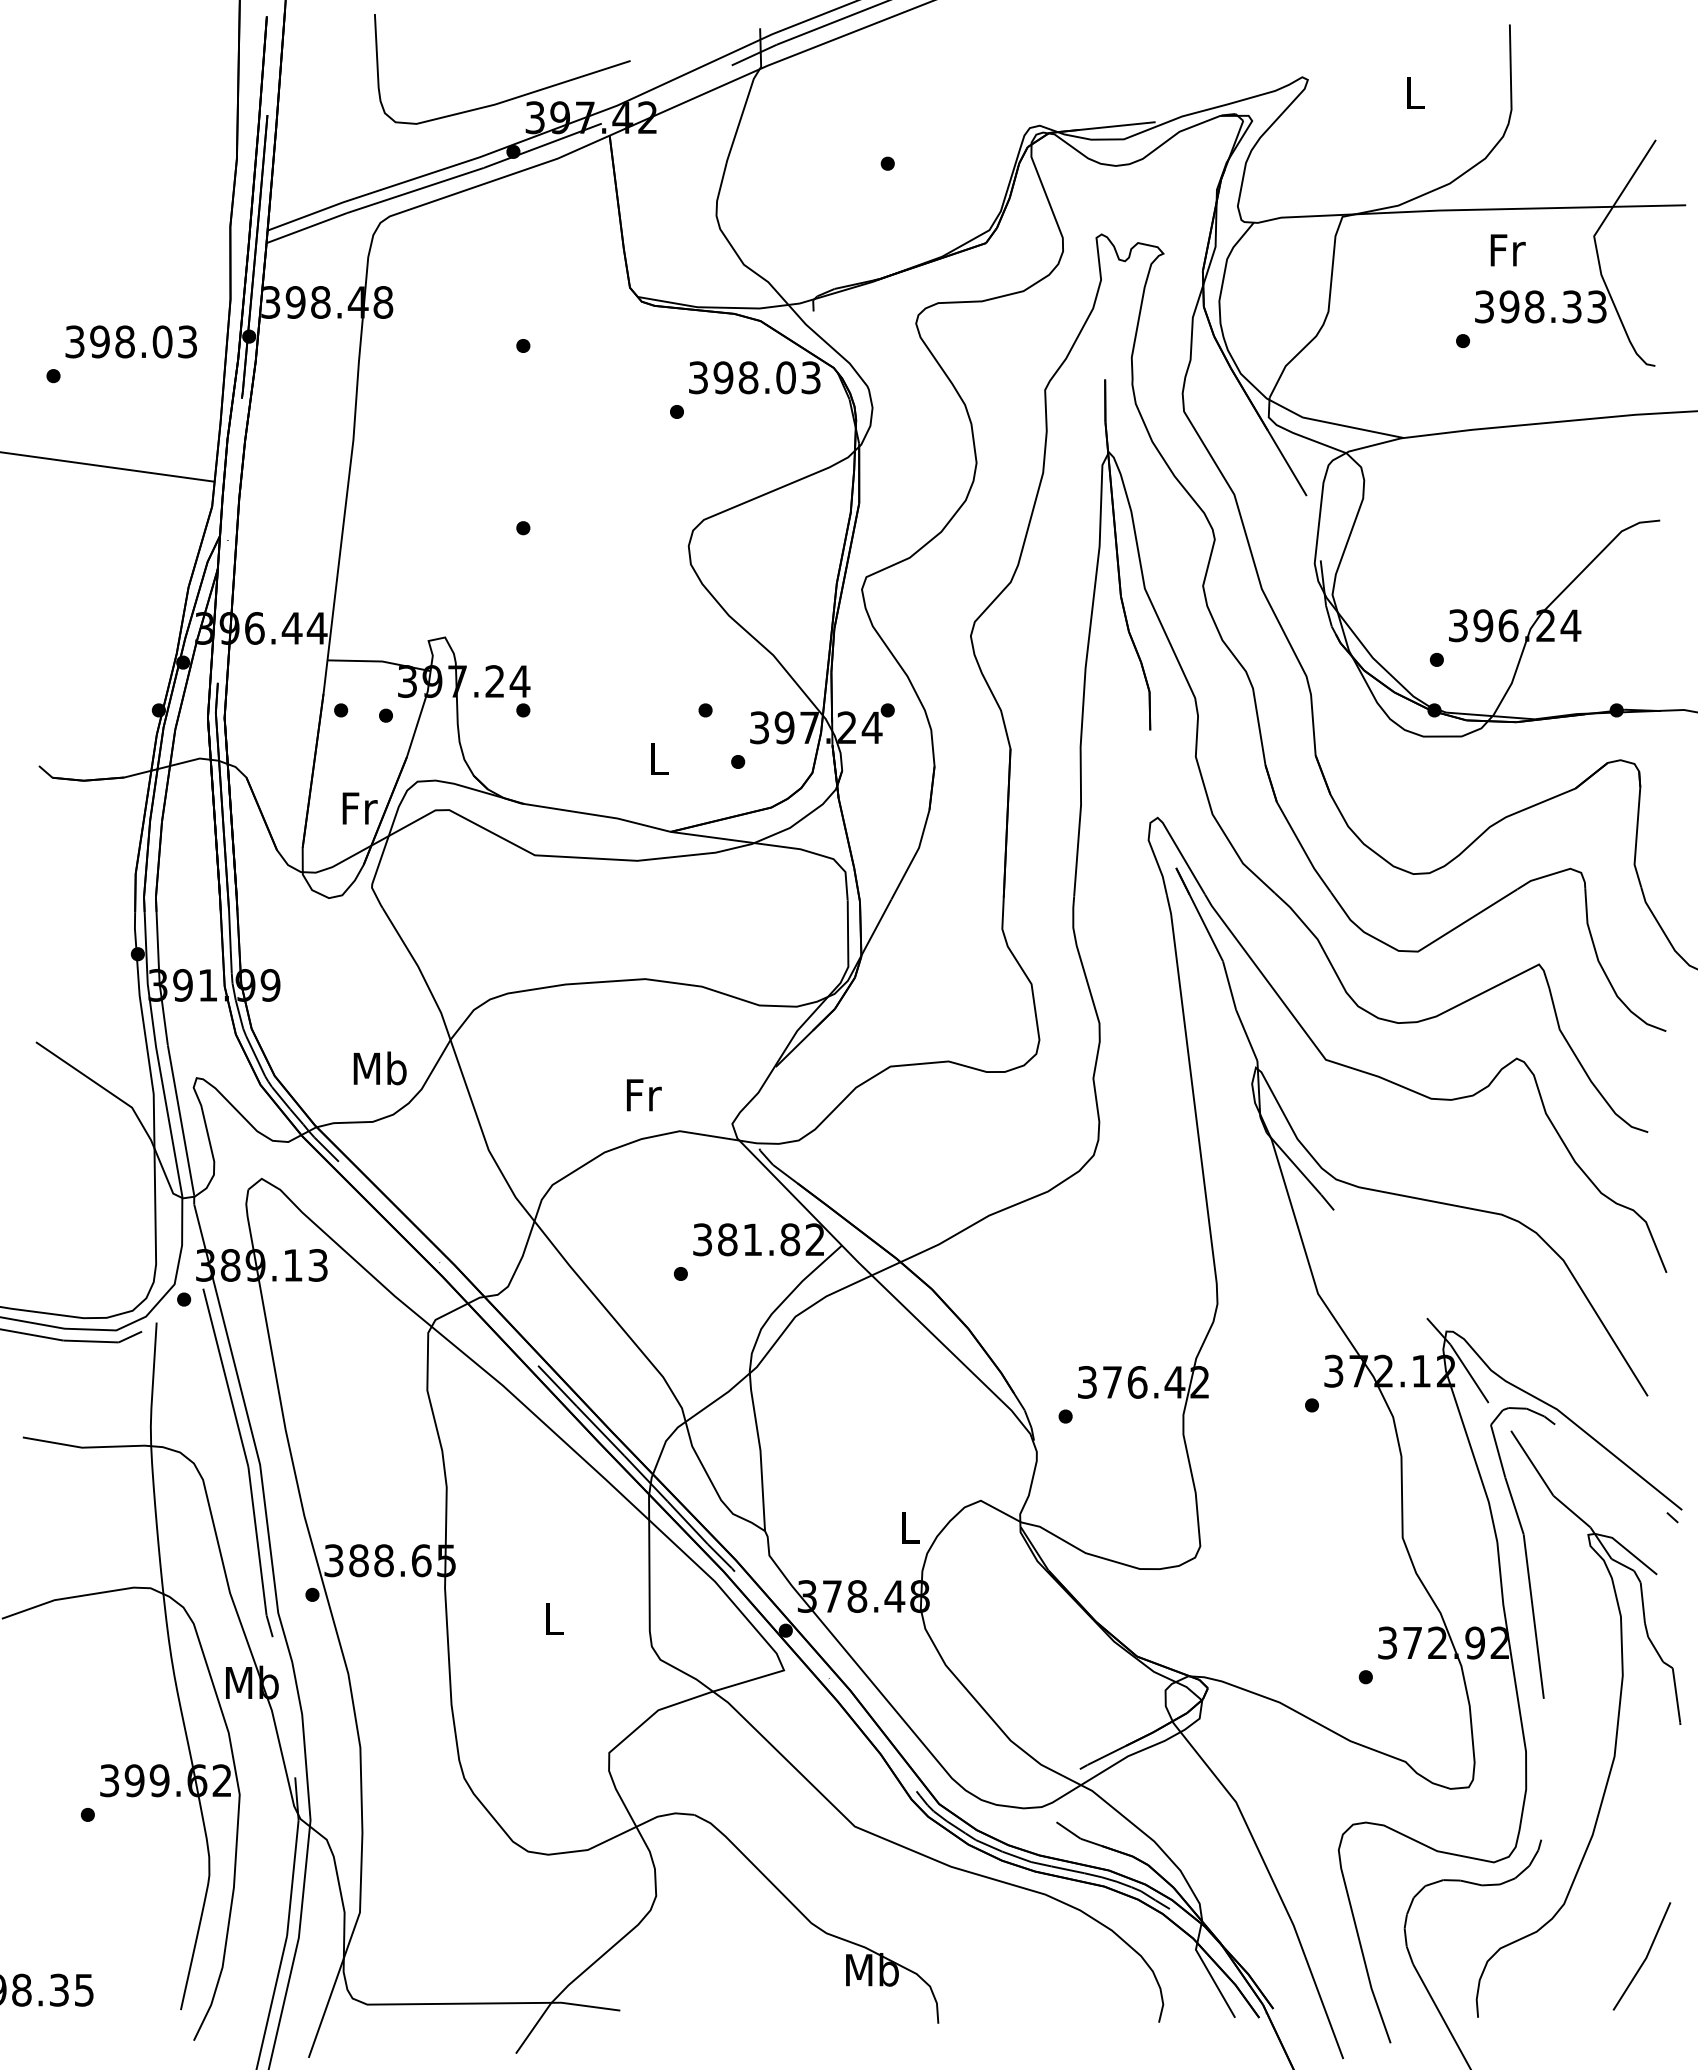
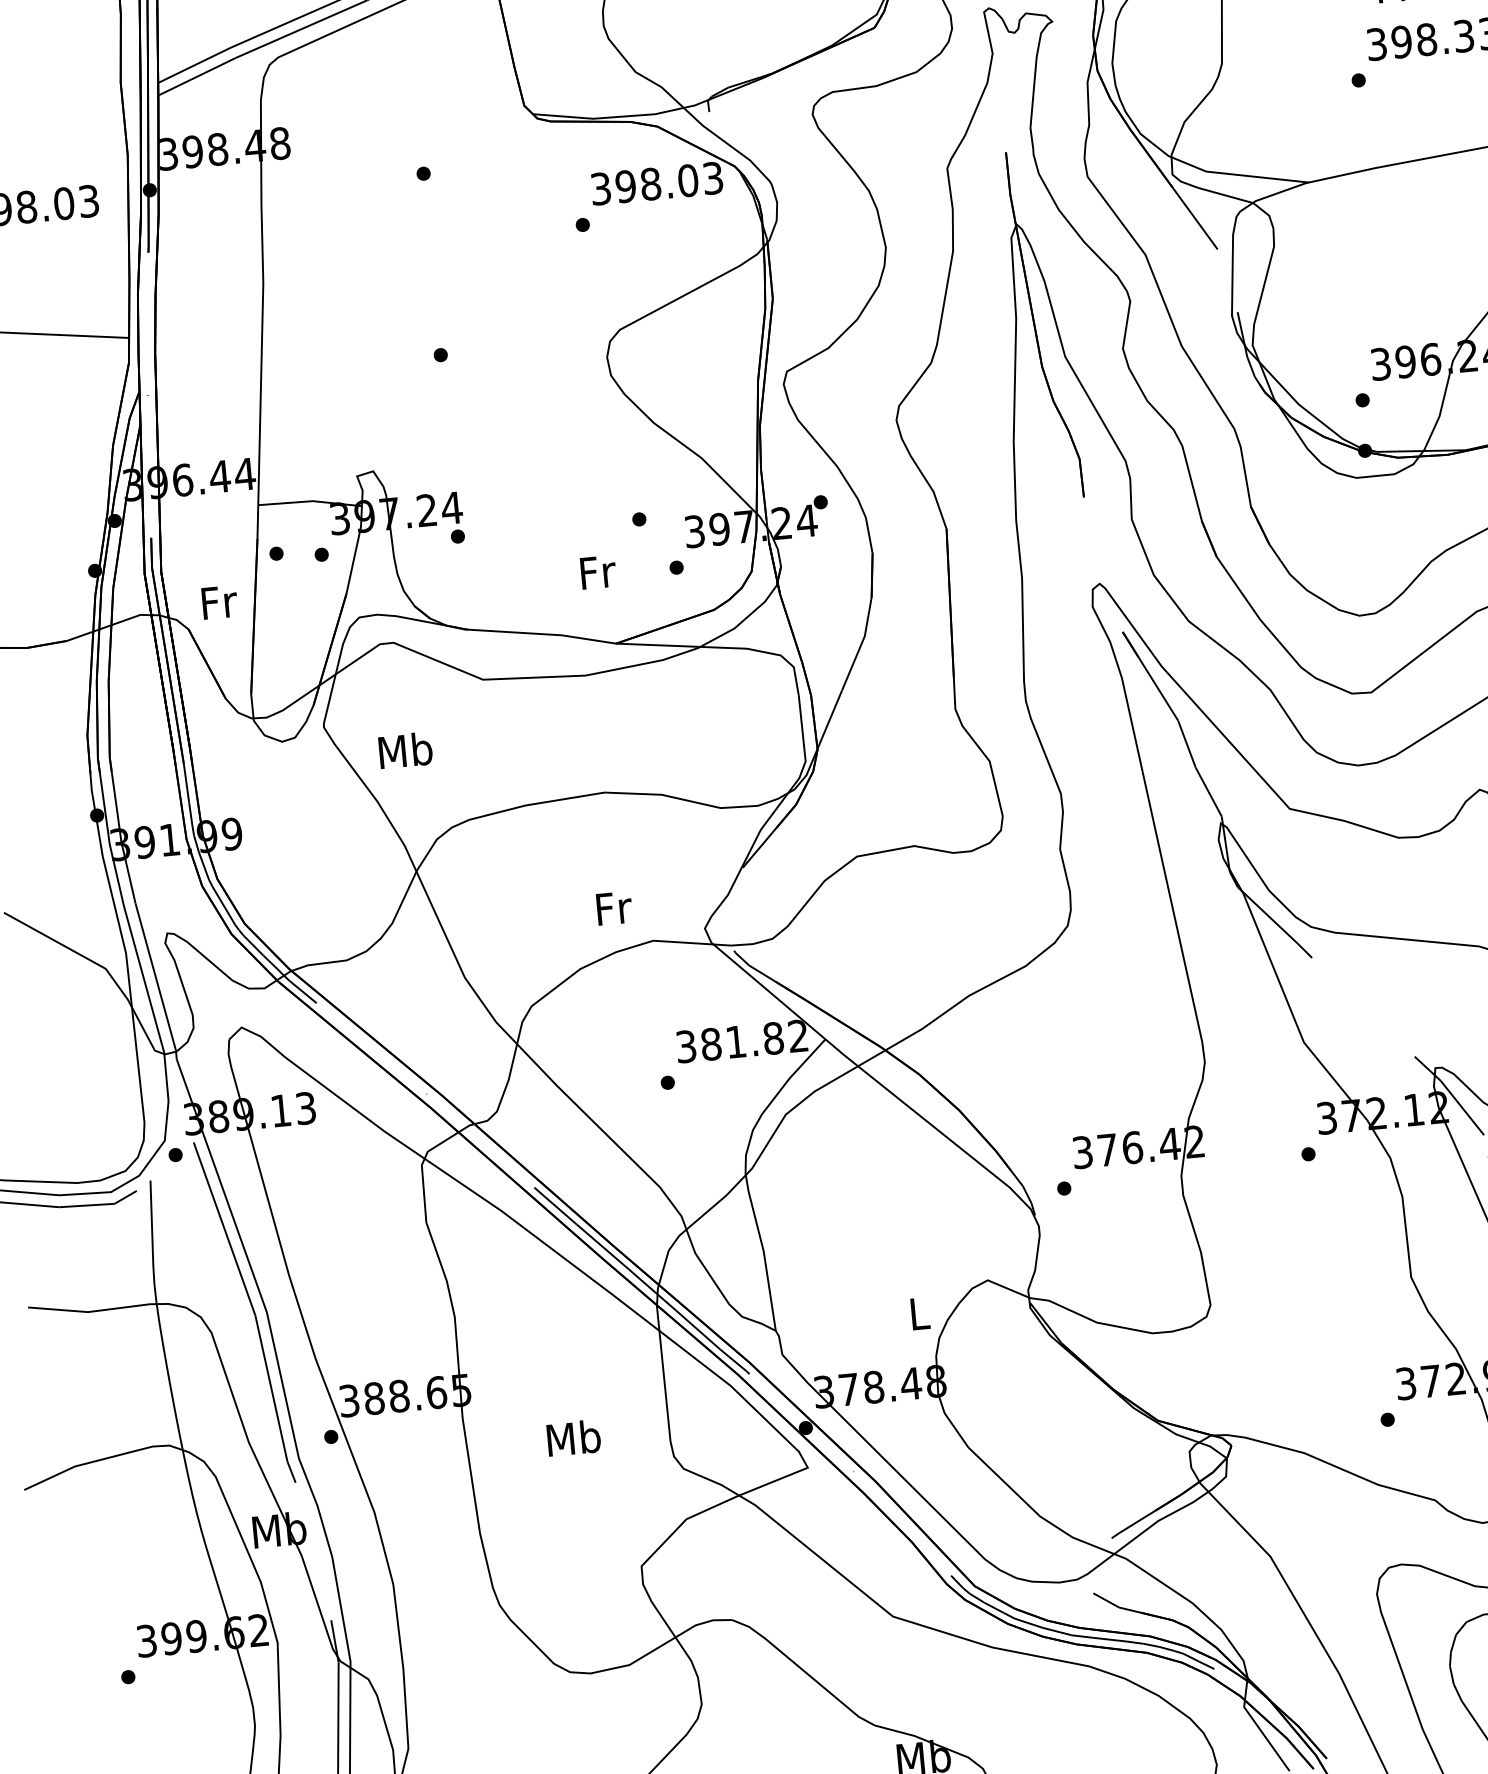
text: (659, 759) -> (598, 572), L -> Fr
text: (359, 808) -> (219, 602), moved
text: (379, 1068) -> (404, 750), moved
text: (553, 1618) -> (573, 1437), L -> Mb

